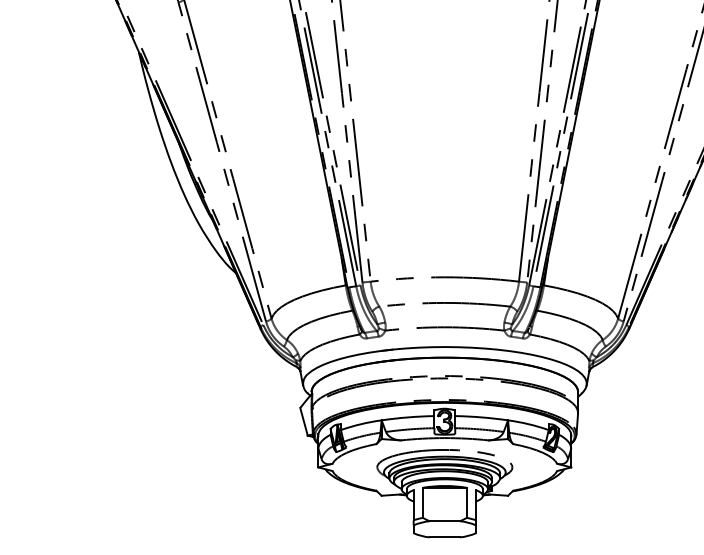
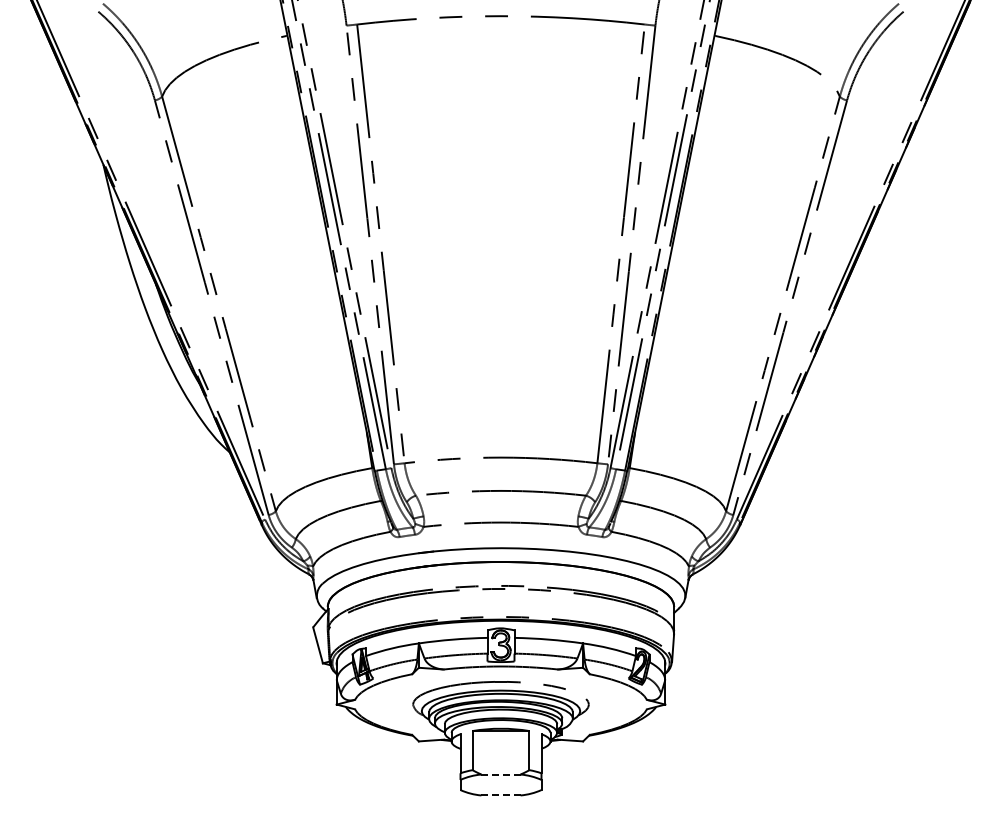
line: (445, 521) -> (501, 774), solid -> dashed
line: (445, 537) -> (501, 795), solid -> dashed

